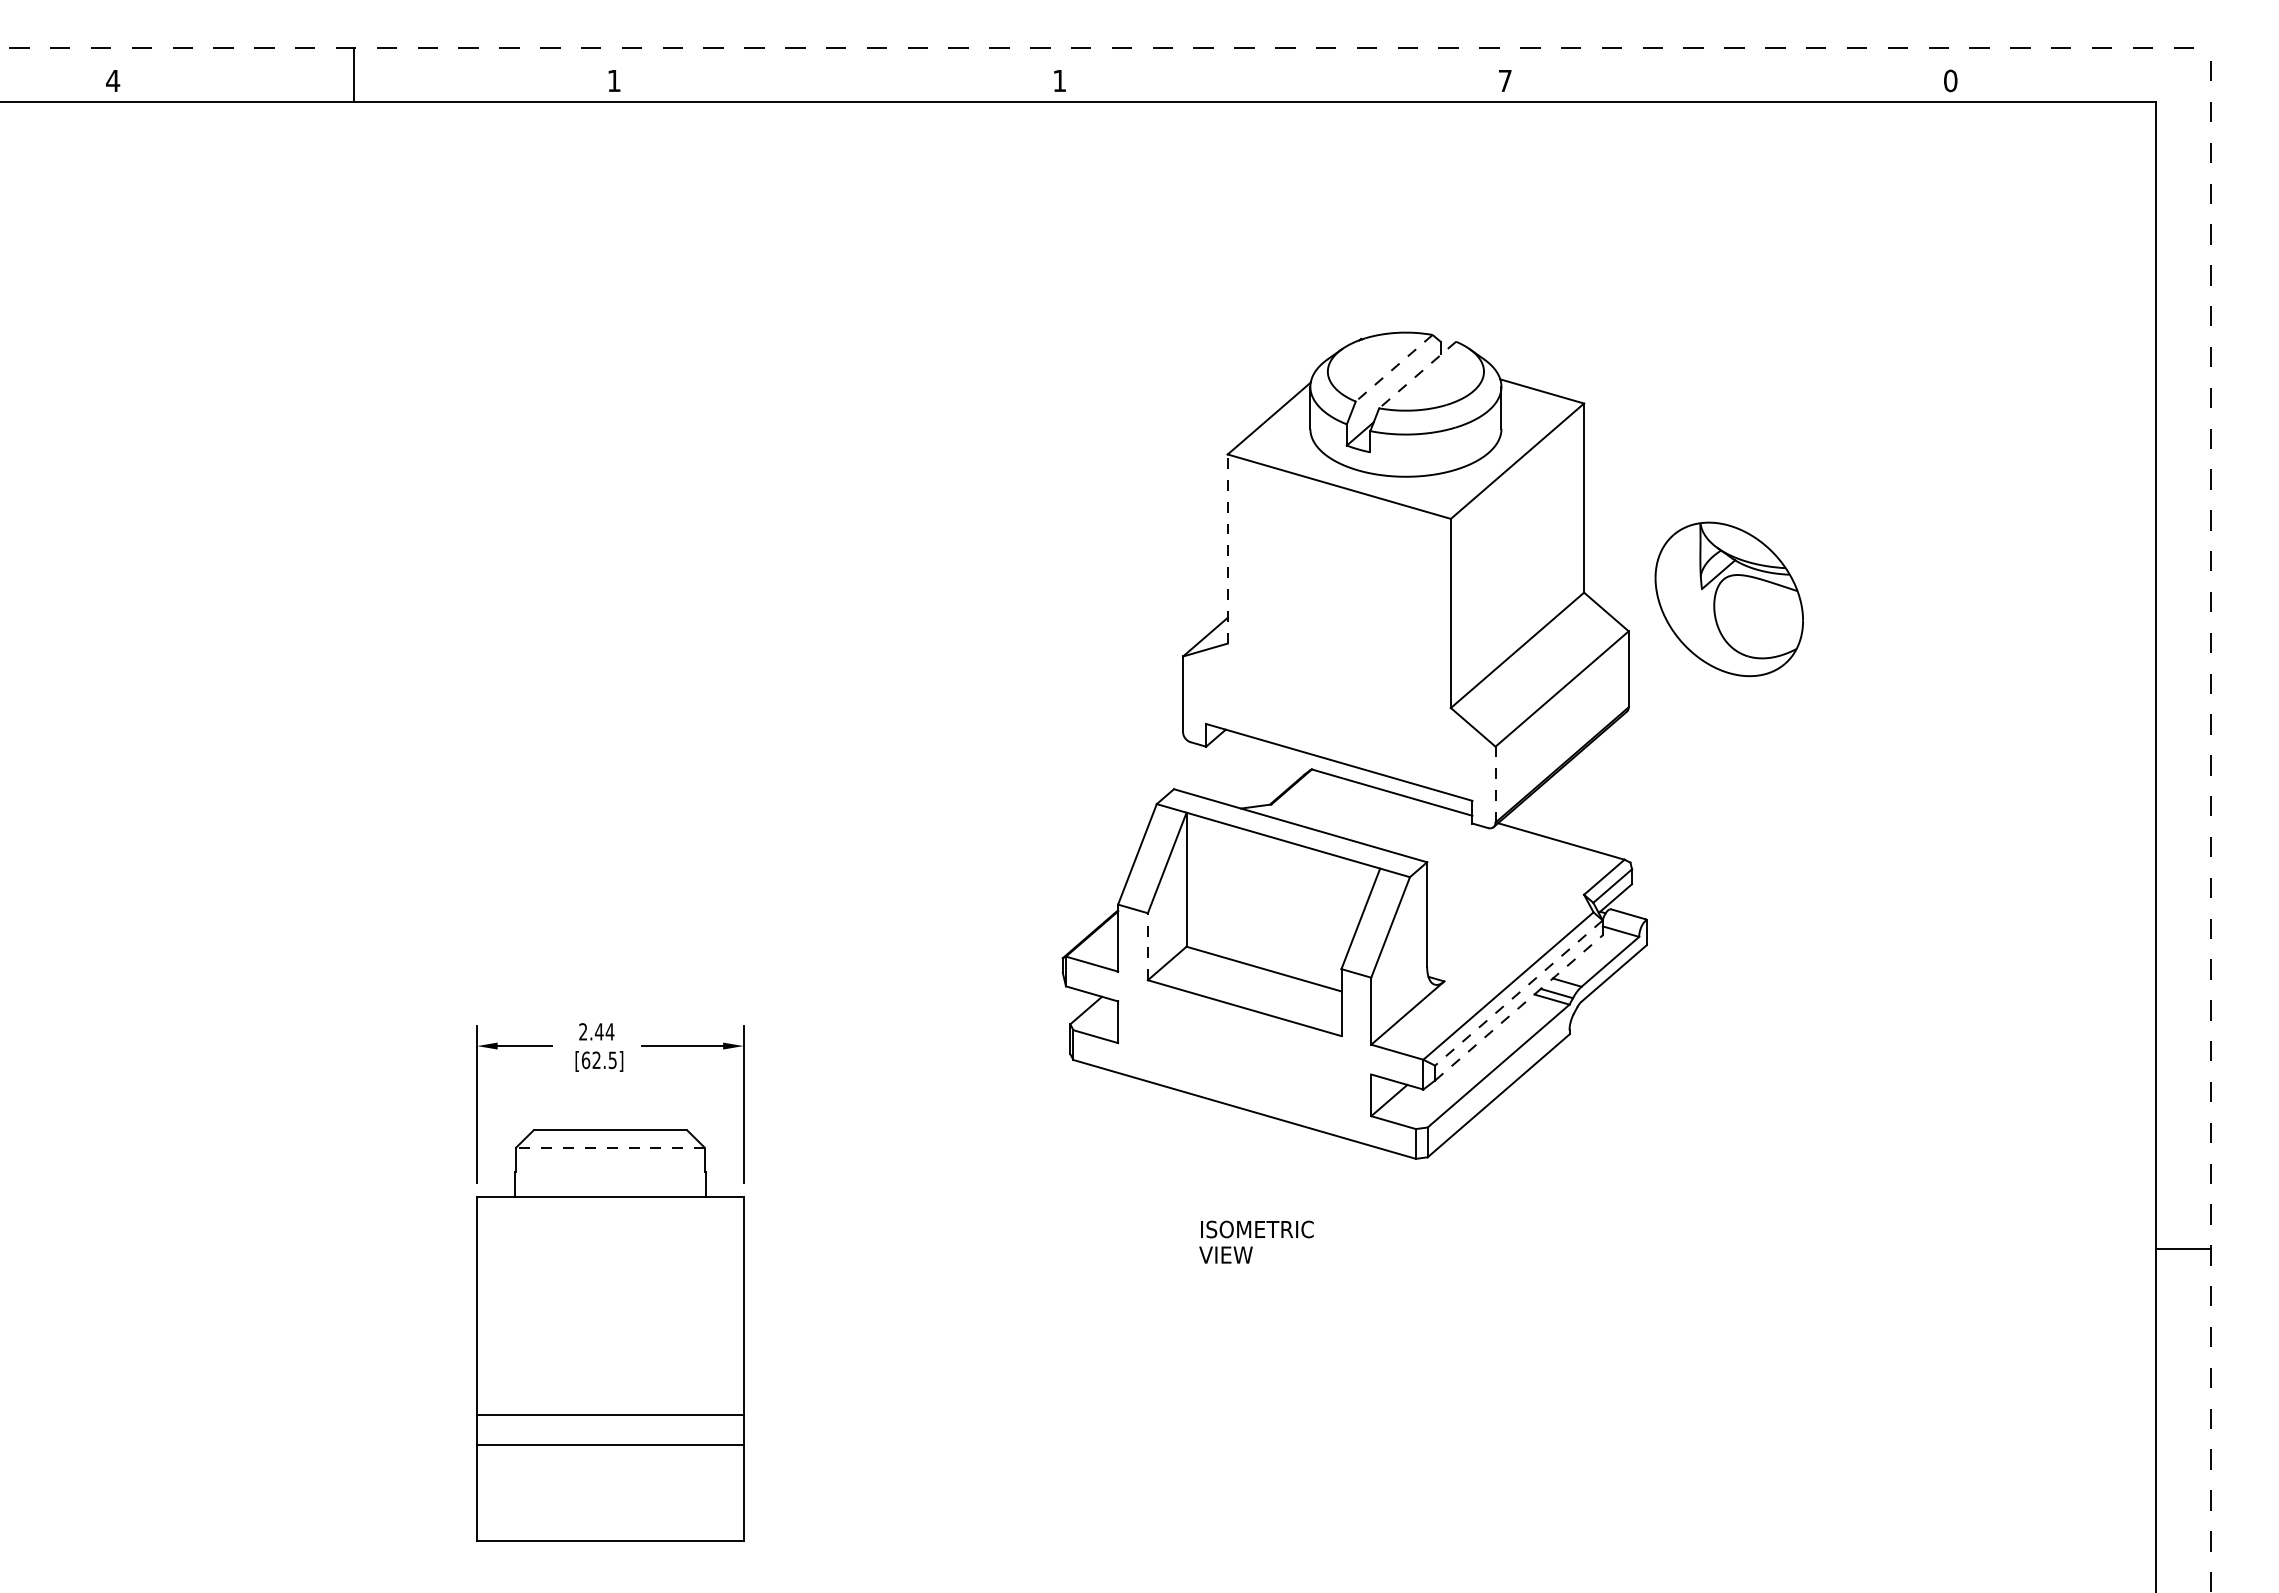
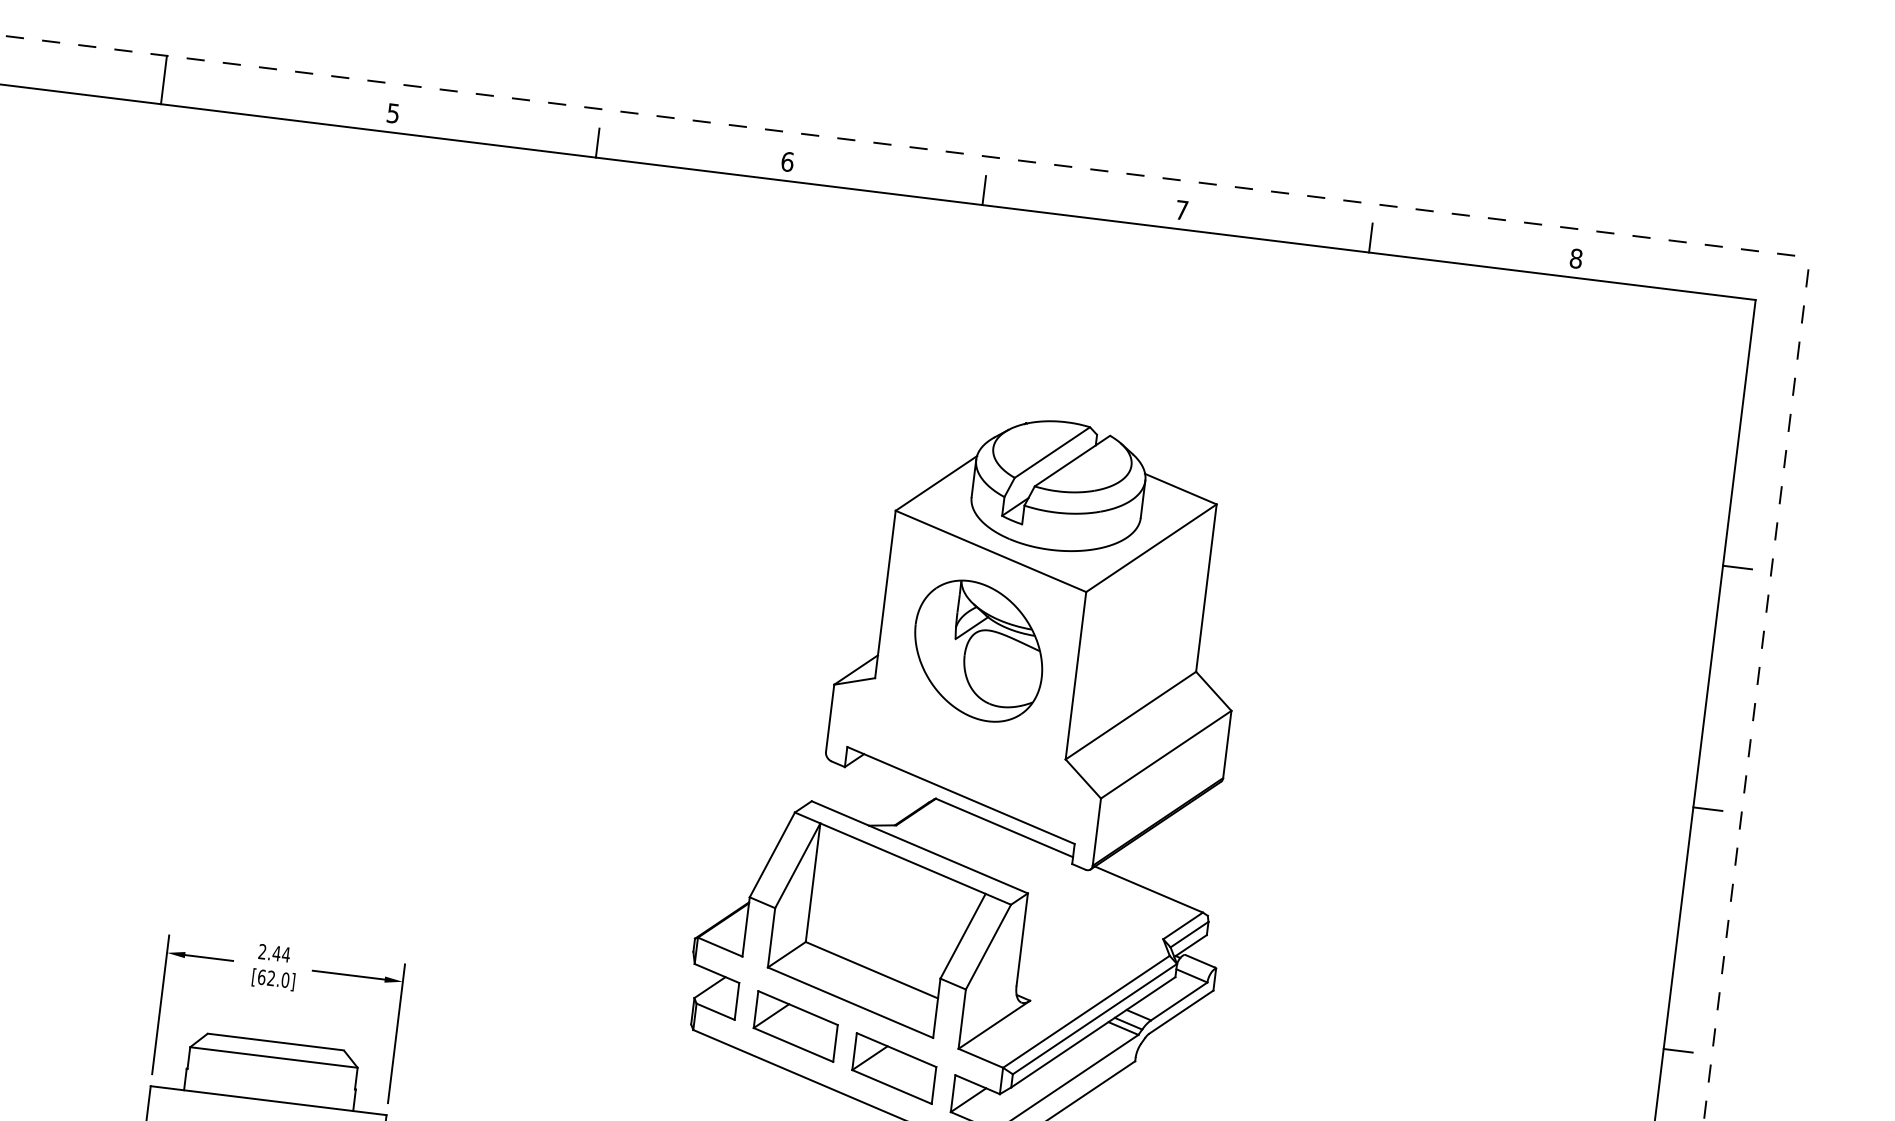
text: (1059, 80) -> (787, 161), 1 -> 6
text: (1950, 80) -> (1576, 258), 0 -> 8
text: (613, 81) -> (392, 113), 1 -> 5
line: (845, 85) -> (597, 142), added
line: (1282, 85) -> (984, 190), added
line: (1719, 85) -> (1371, 237), added
line: (1394, 368) -> (1052, 452), dashed -> solid
line: (1417, 375) -> (1072, 461), dashed -> solid
line: (2172, 402) -> (1737, 567), added
line: (1227, 549) -> (885, 594), dashed -> solid
part: (1728, 599) -> (977, 651), moved
line: (2172, 675) -> (1707, 809), added
line: (1495, 784) -> (1096, 831), dashed -> solid
line: (1147, 946) -> (771, 937), dashed -> solid
line: (2172, 948) -> (1678, 1050), added
line: (1518, 993) -> (1094, 1019), dashed -> solid
line: (1518, 1007) -> (1092, 1031), dashed -> solid
part: (1186, 1041) -> (795, 1025), added
text: (612, 1060) -> (285, 980), [62.5] -> [62.0]
part: (1301, 1075) -> (893, 1068), added
line: (610, 1147) -> (274, 1057), dashed -> solid

